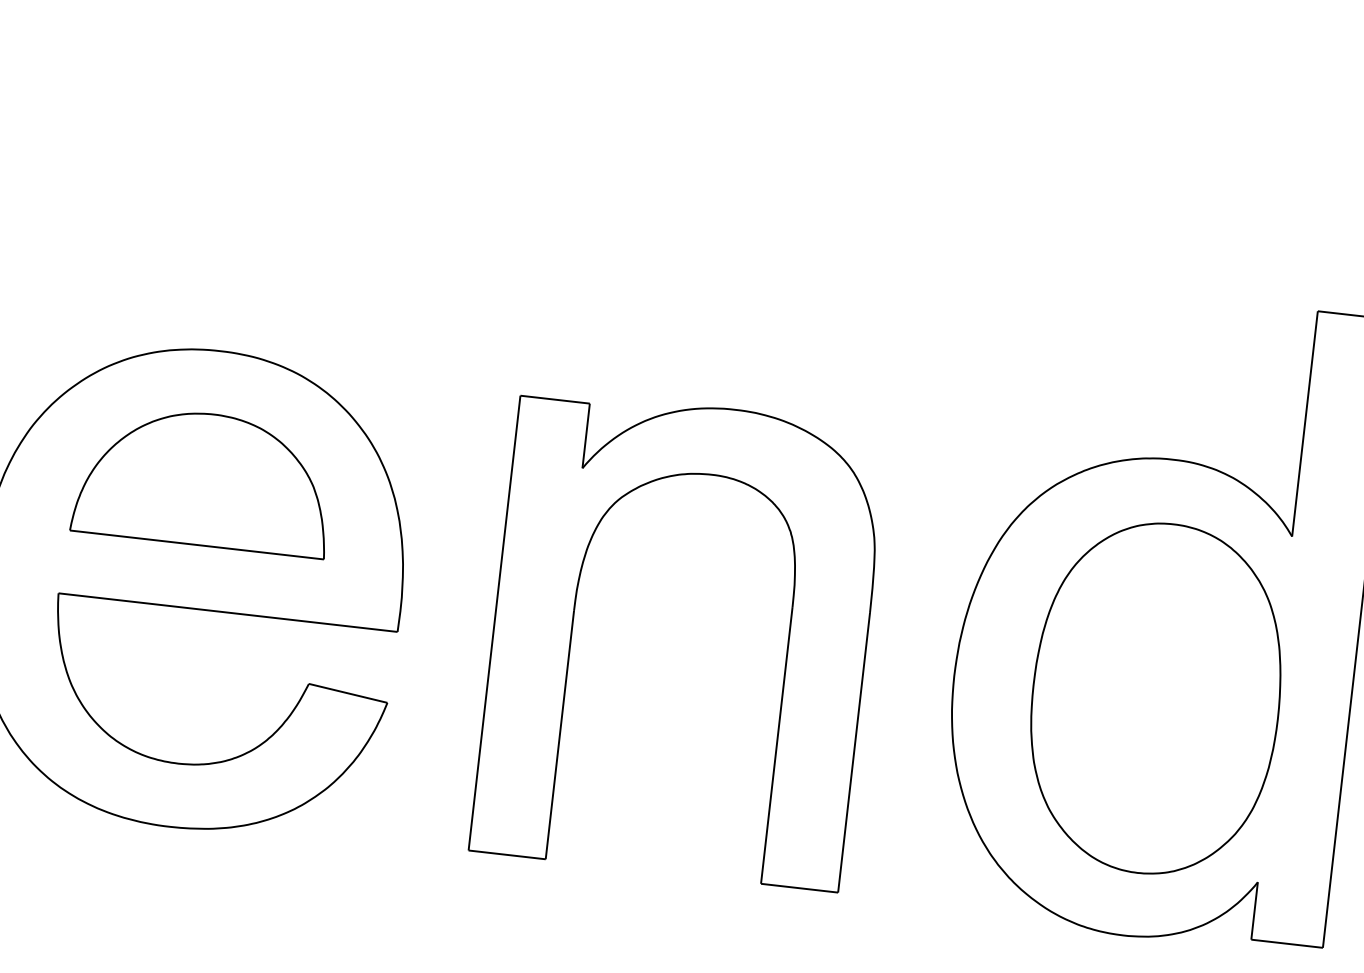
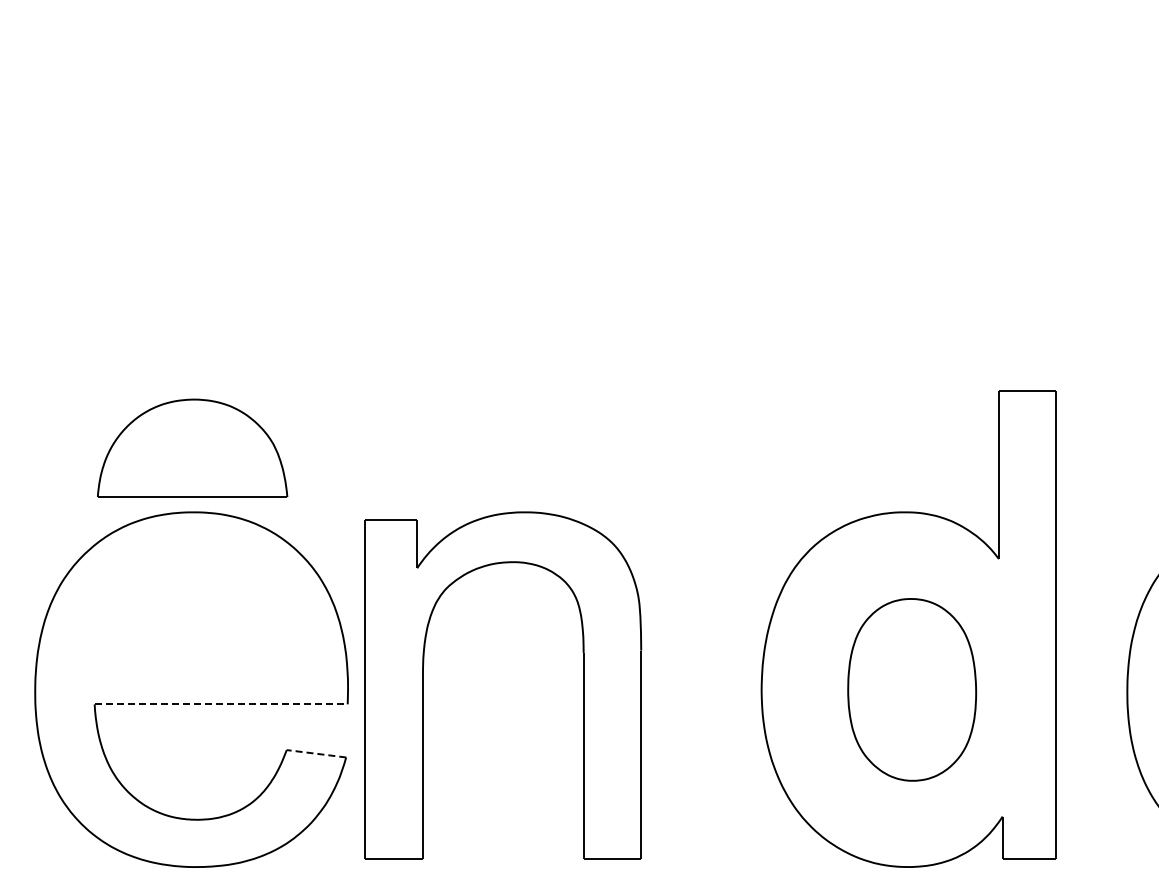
part: (204, 478) -> (192, 447), moved
line: (228, 612) -> (221, 704), solid -> dashed
part: (572, 626) -> (423, 685), moved
line: (348, 693) -> (316, 753), solid -> dashed
part: (1155, 698) -> (911, 689), size x0.7

